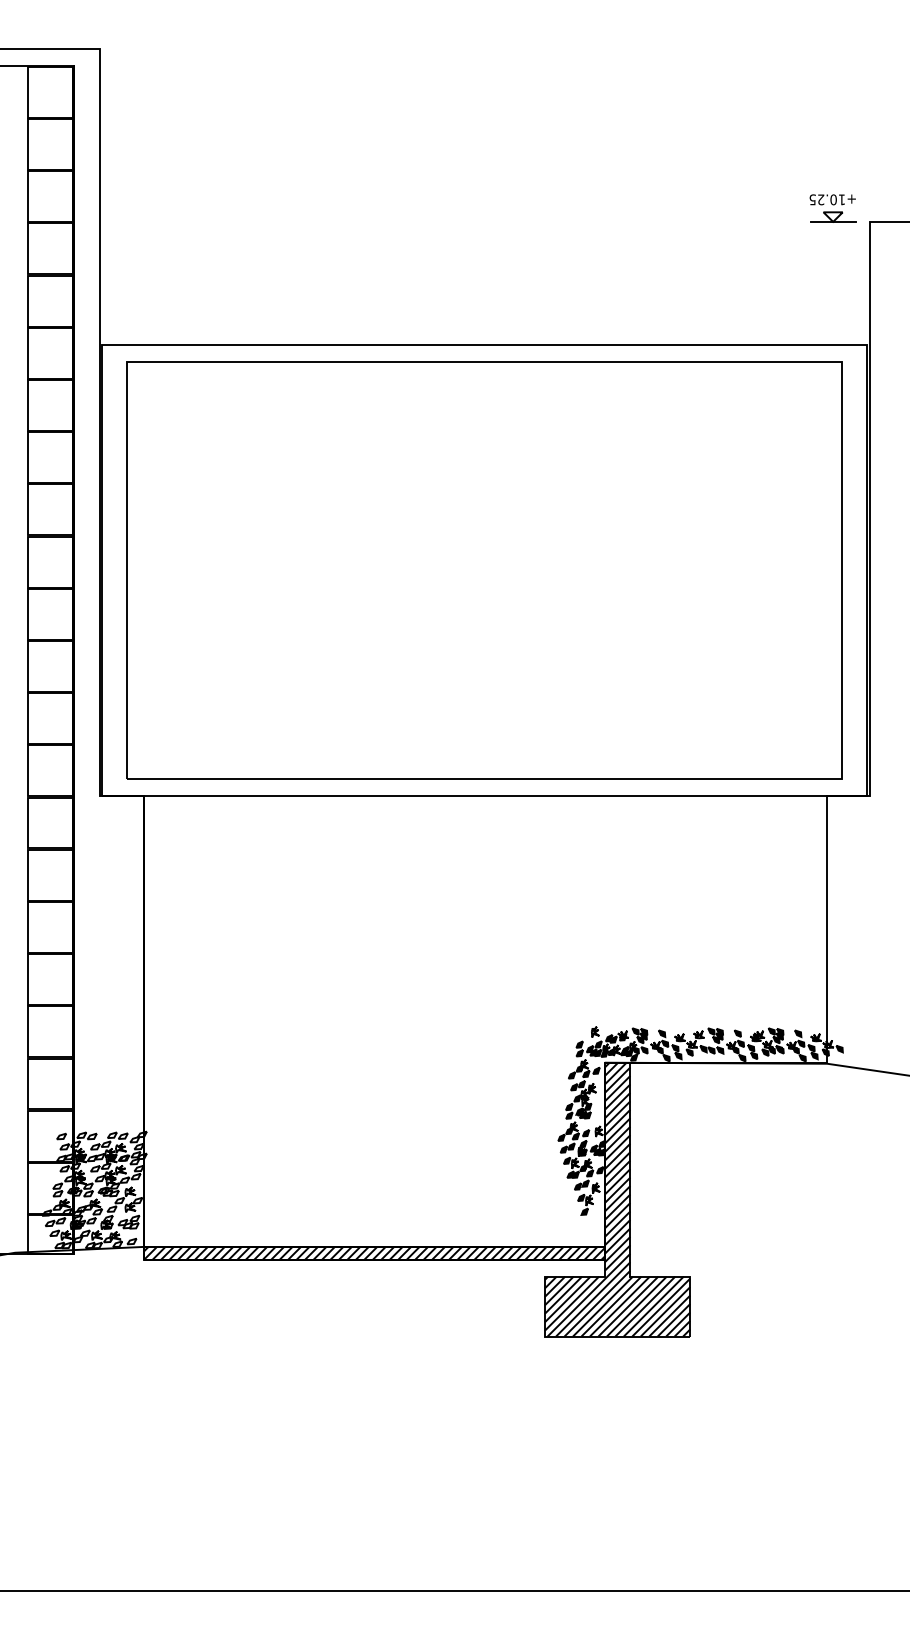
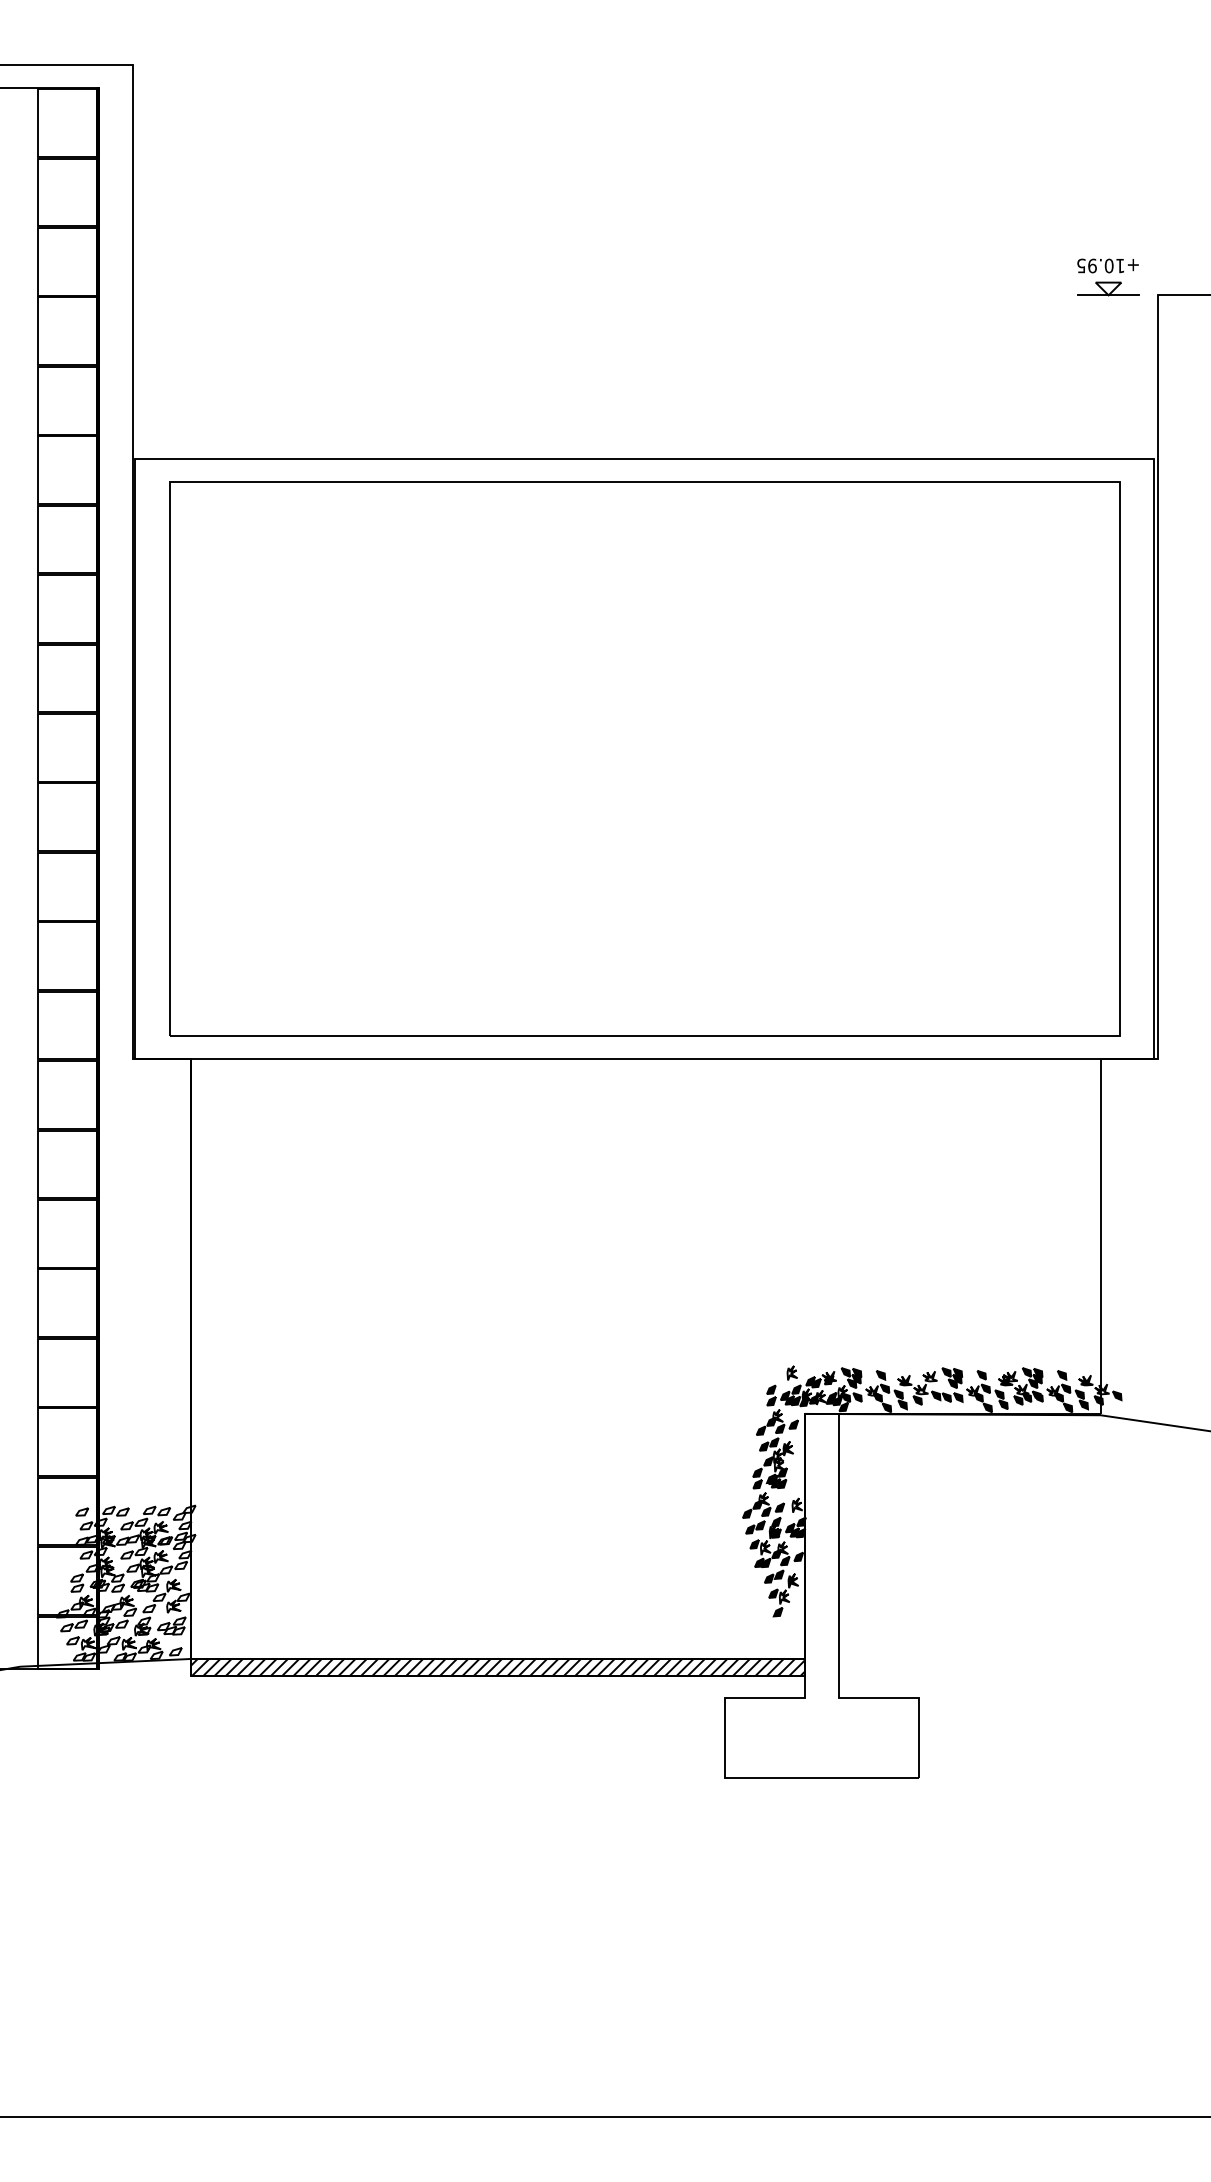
text: (821, 199) -> (1092, 265), +10.25 -> +10.95
hatch: (617, 1199) -> (821, 1595), removed

